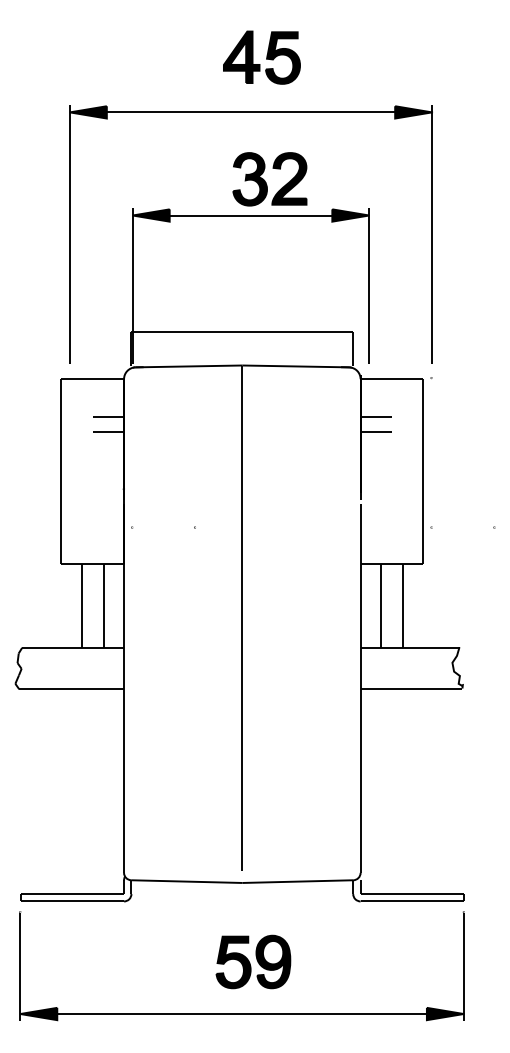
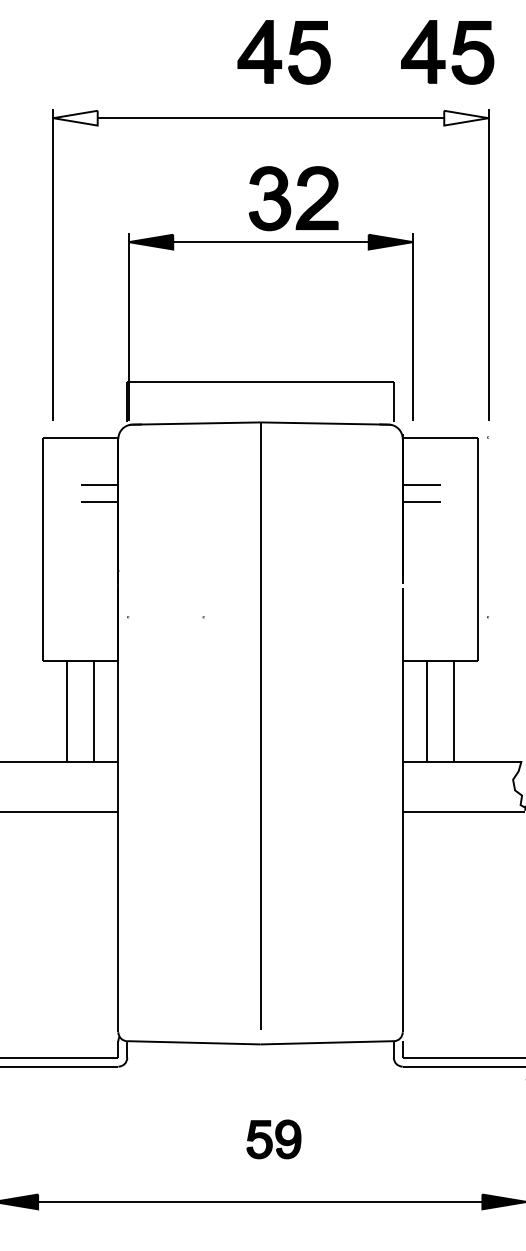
part: (397, 57) -> (447, 52), added
fill: (87, 112) -> (74, 118), removed
fill: (413, 112) -> (466, 118), removed
part: (253, 961) -> (273, 1138), size x0.6

